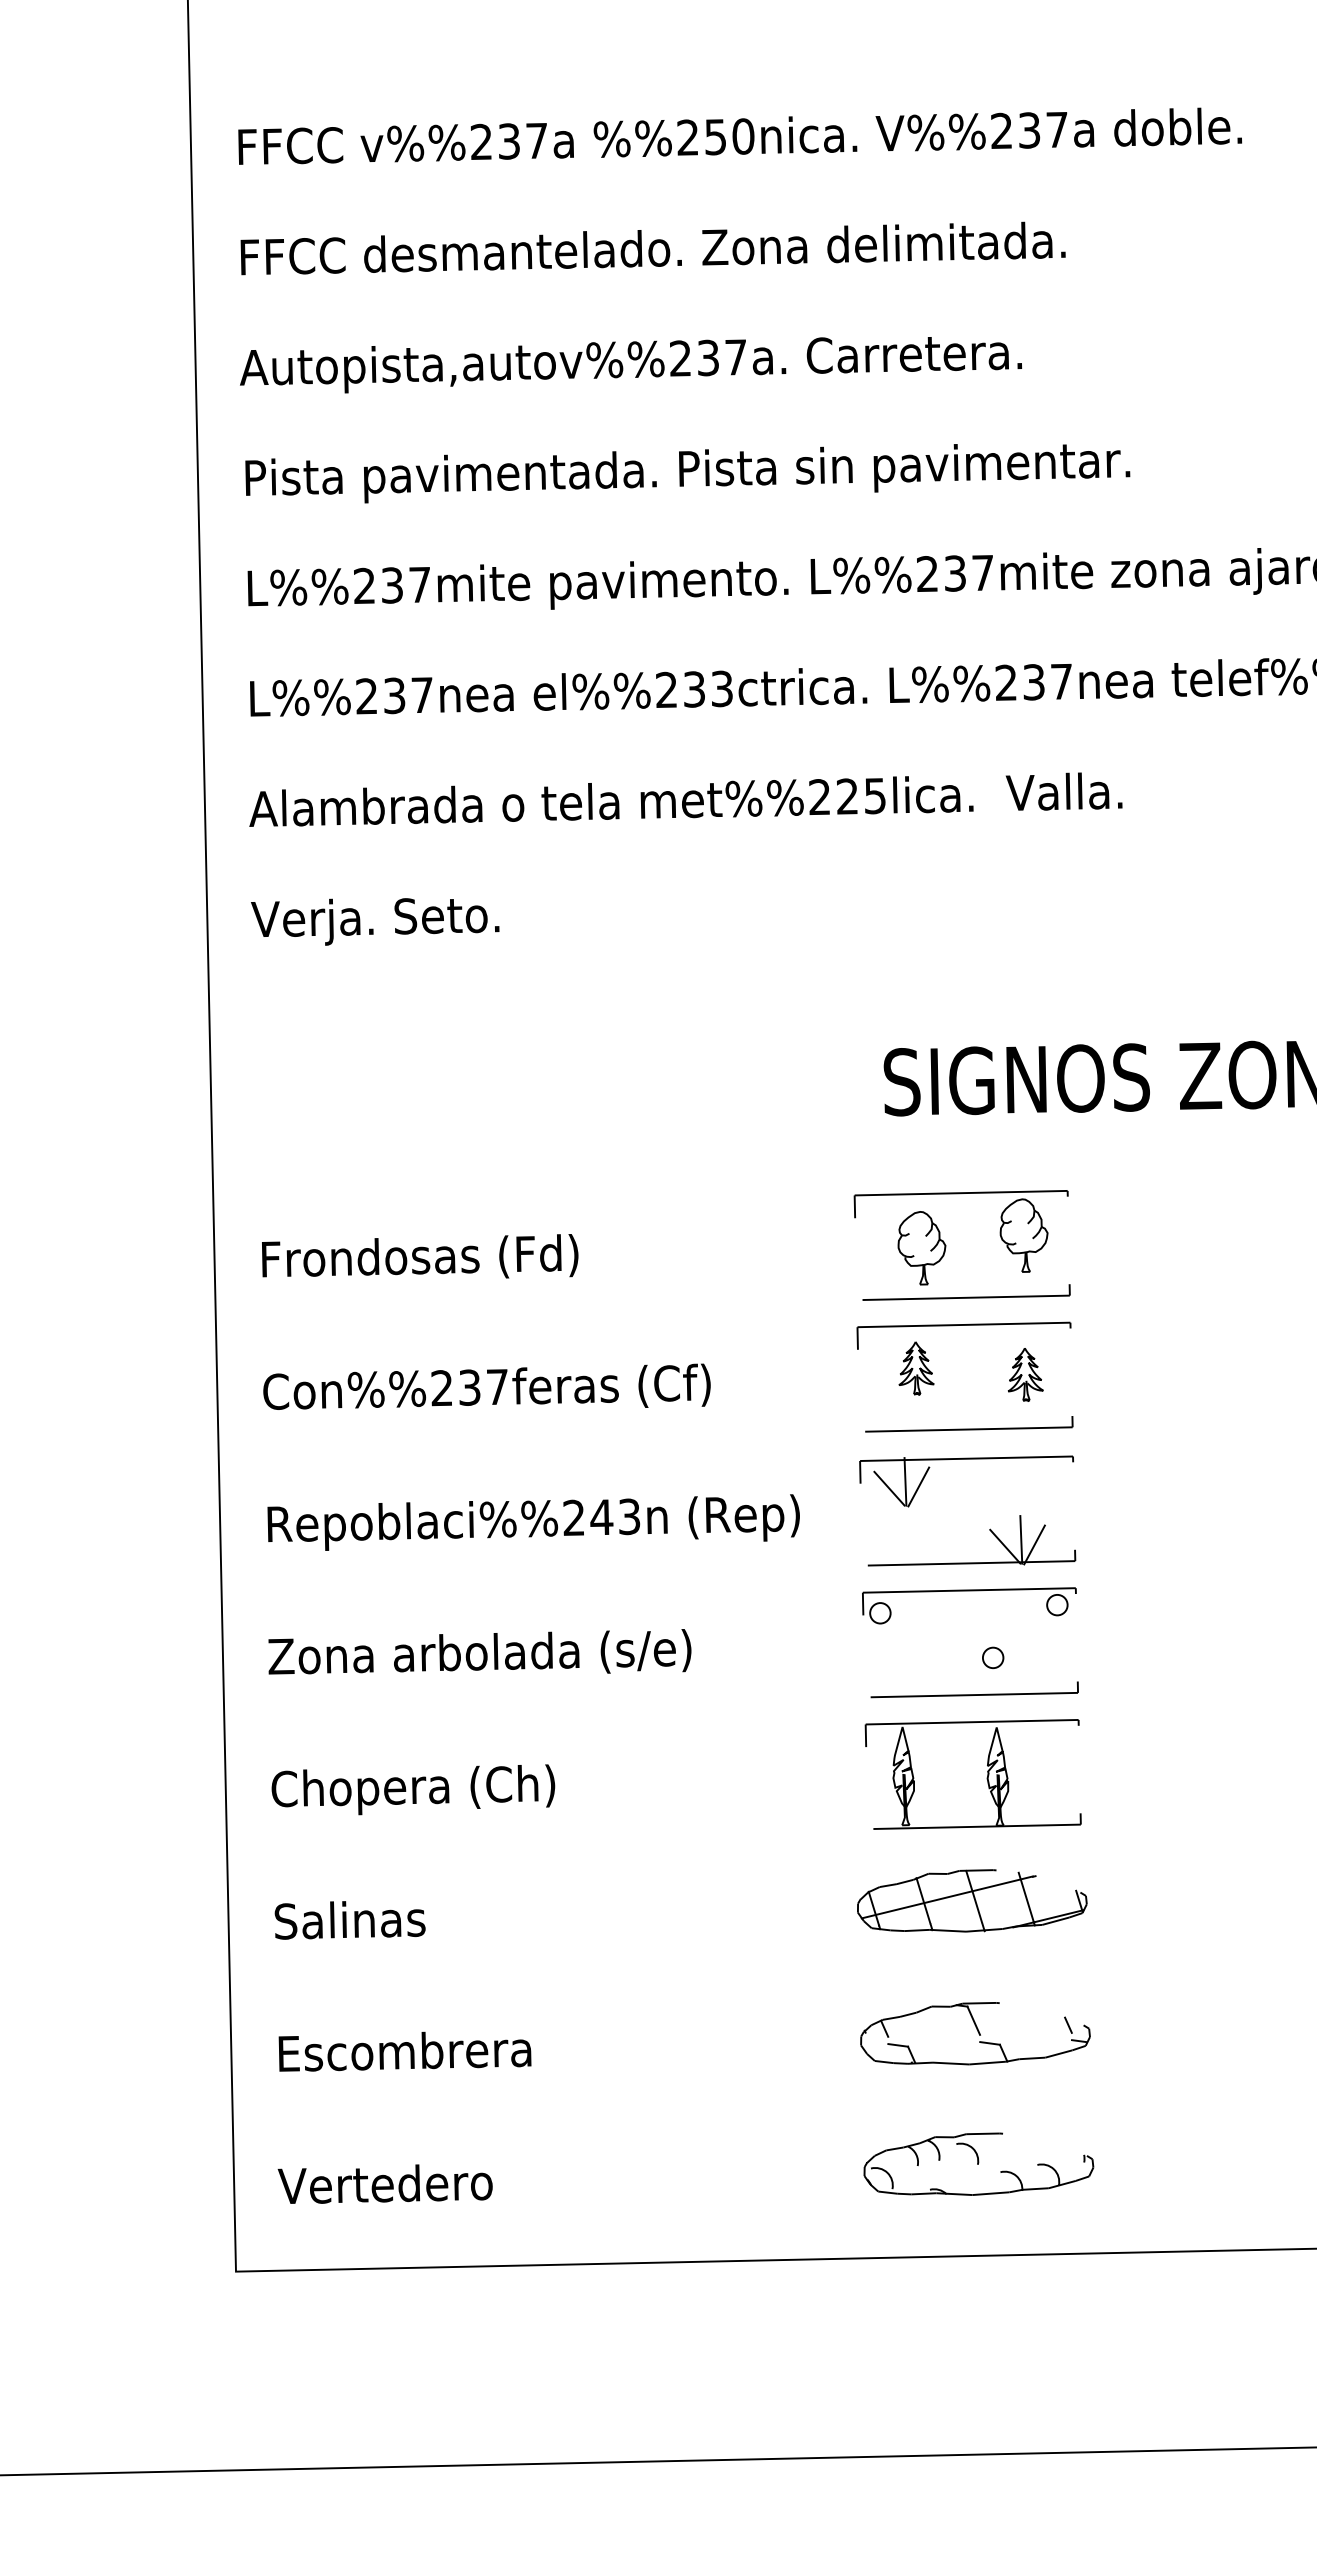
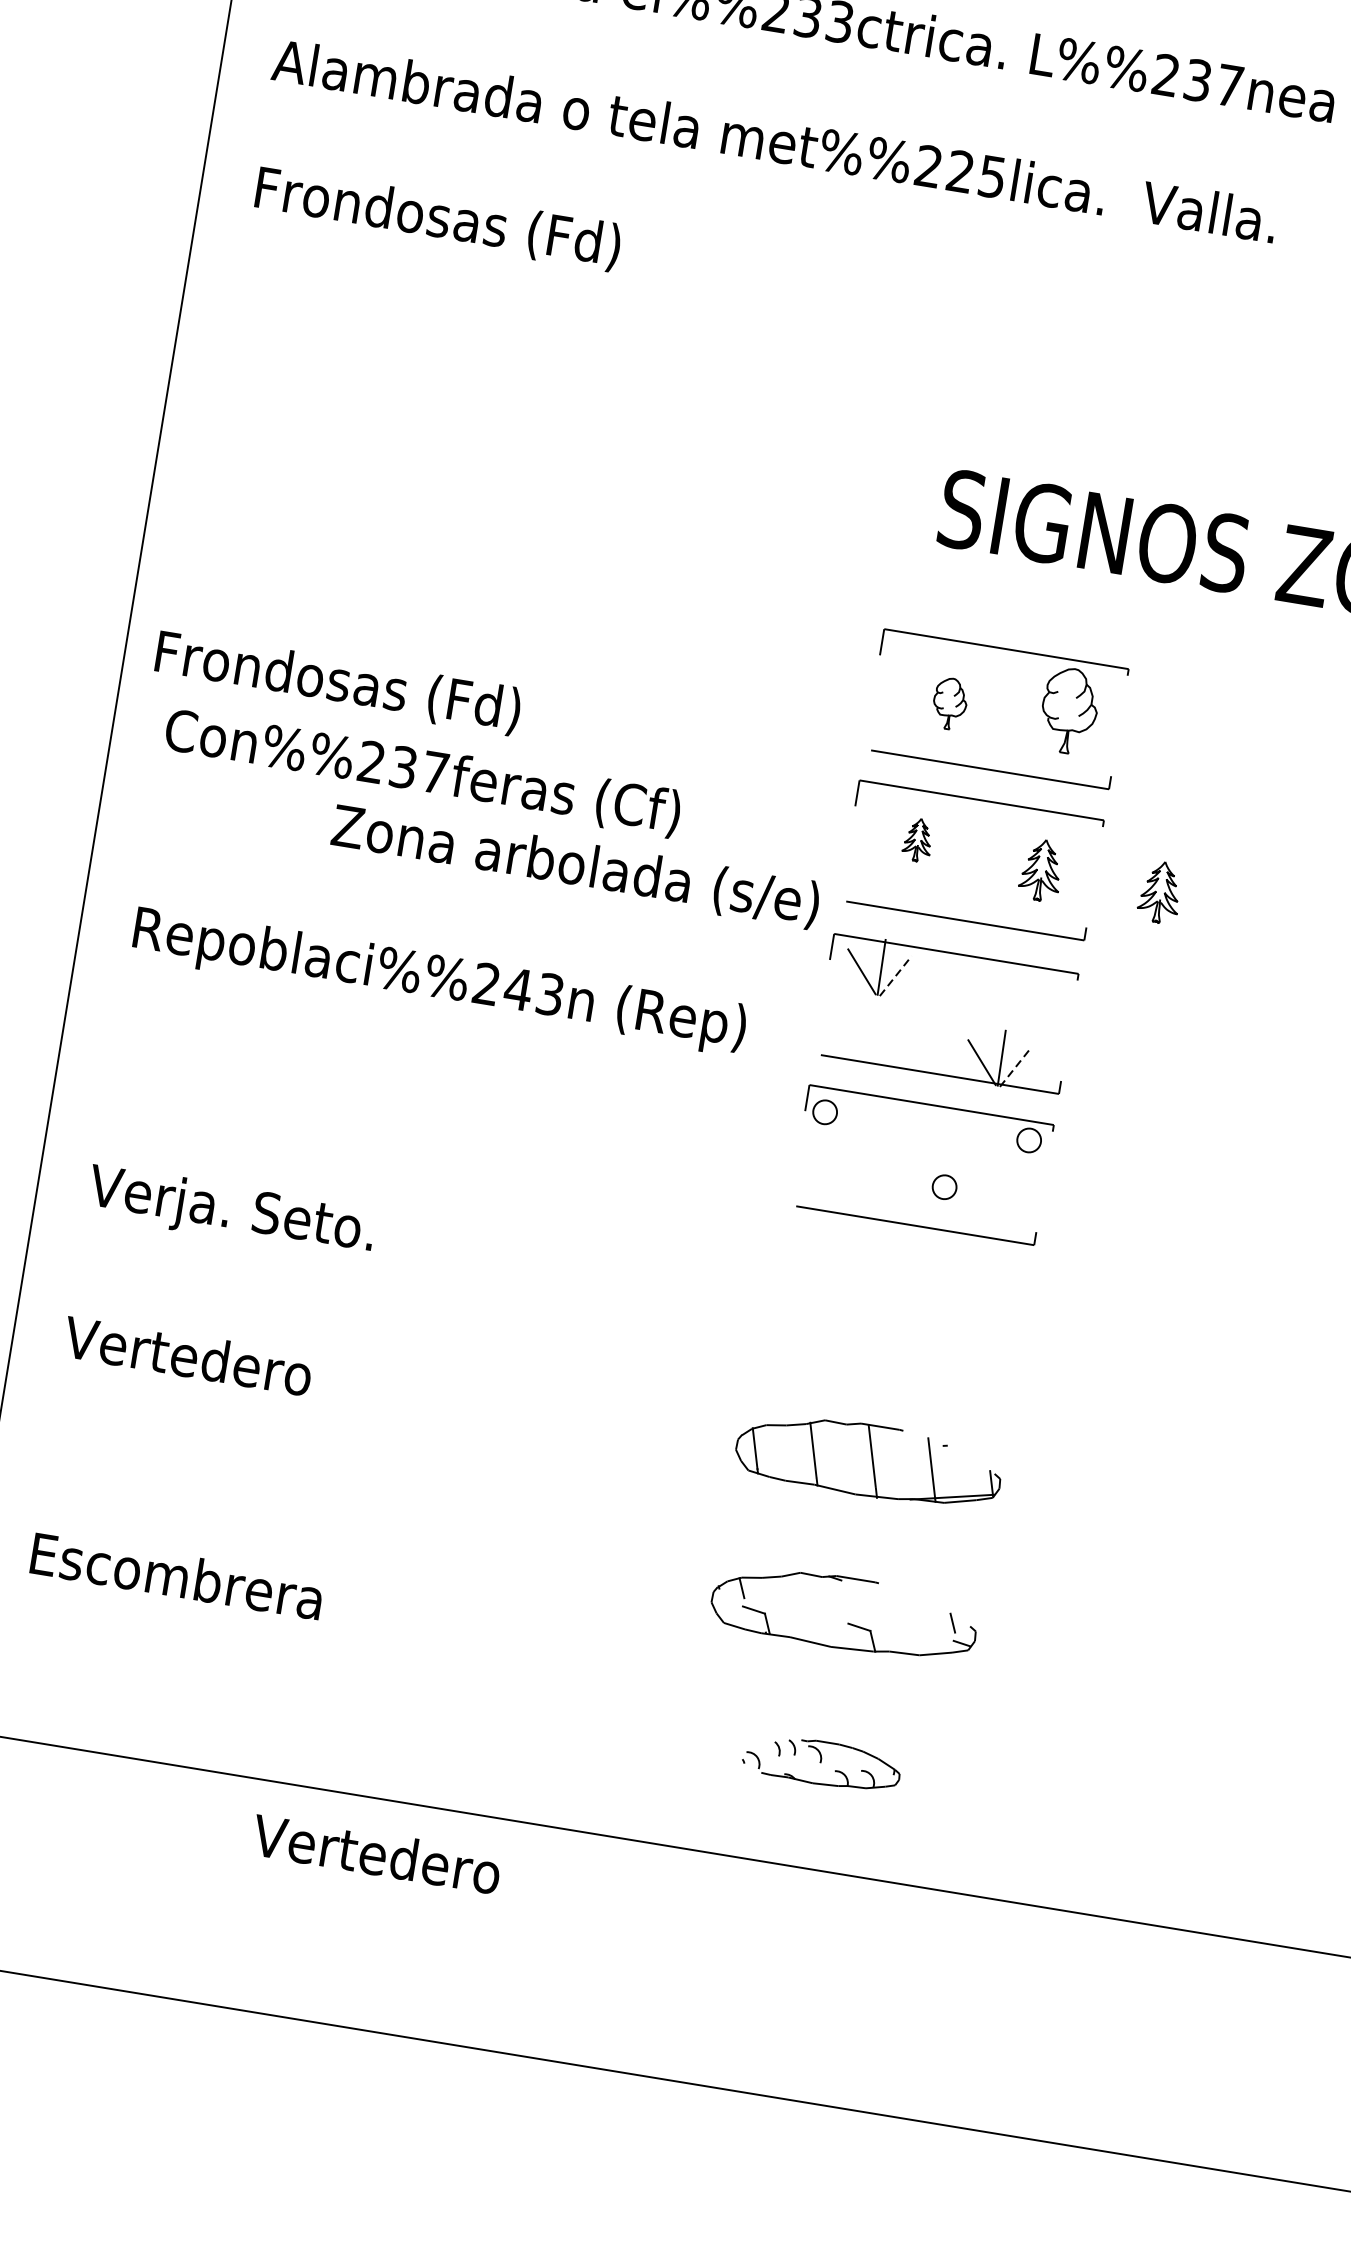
text: (411, 919) -> (436, 219), Verja. Seto. -> Frondosas (Fd)
part: (921, 1248) -> (949, 703), size x0.6
text: (420, 1256) -> (338, 680), moved
part: (916, 1368) -> (918, 840), size x0.7
part: (1129, 1374) -> (1160, 892), added
line: (919, 1486) -> (896, 975), solid -> dashed
text: (533, 1522) -> (439, 980), moved
line: (1034, 1544) -> (1015, 1066), solid -> dashed
text: (479, 1651) -> (575, 862), moved
part: (986, 1777) -> (911, 1322), removed
text: (412, 1789) -> (252, 1214), Chopera (Ch) -> Verja. Seto.
line: (946, 1897) -> (840, 1451), removed
text: (379, 1919) -> (187, 1356), Salinas -> Vertedero
line: (973, 2020) -> (845, 1597), removed
text: (404, 2051) -> (176, 1576), moved
part: (978, 2163) -> (820, 1762), size x0.6
text: (384, 2183) -> (375, 1853), moved

